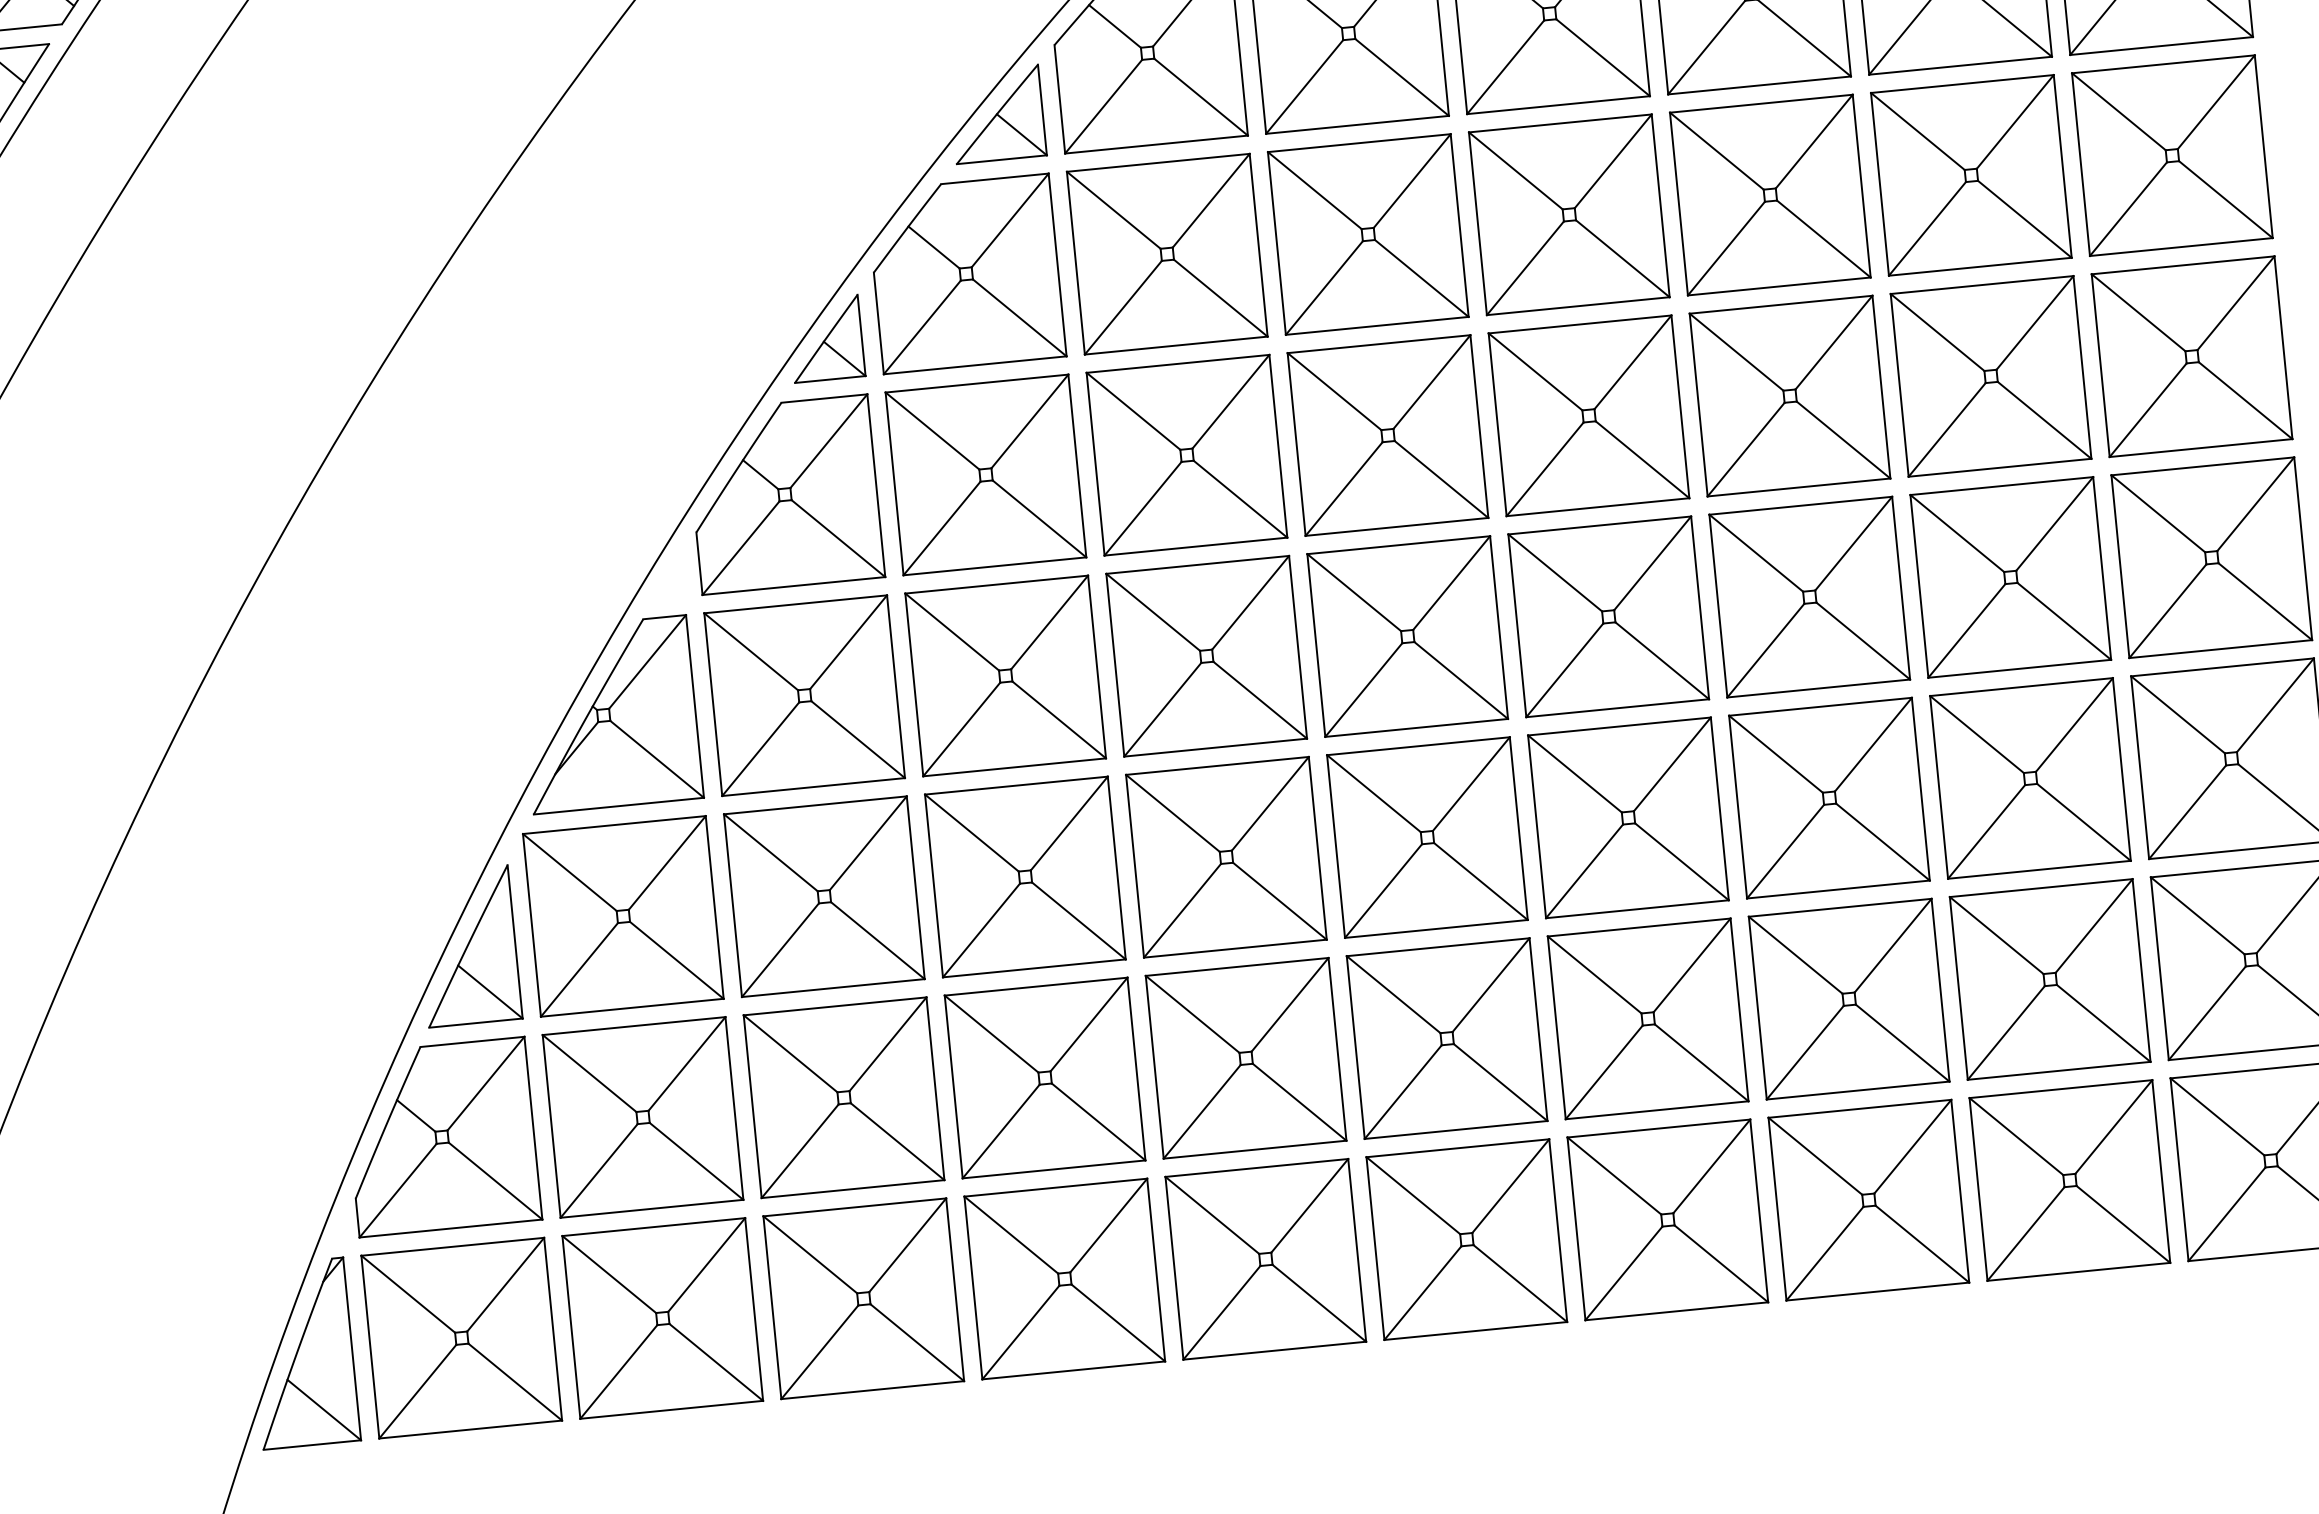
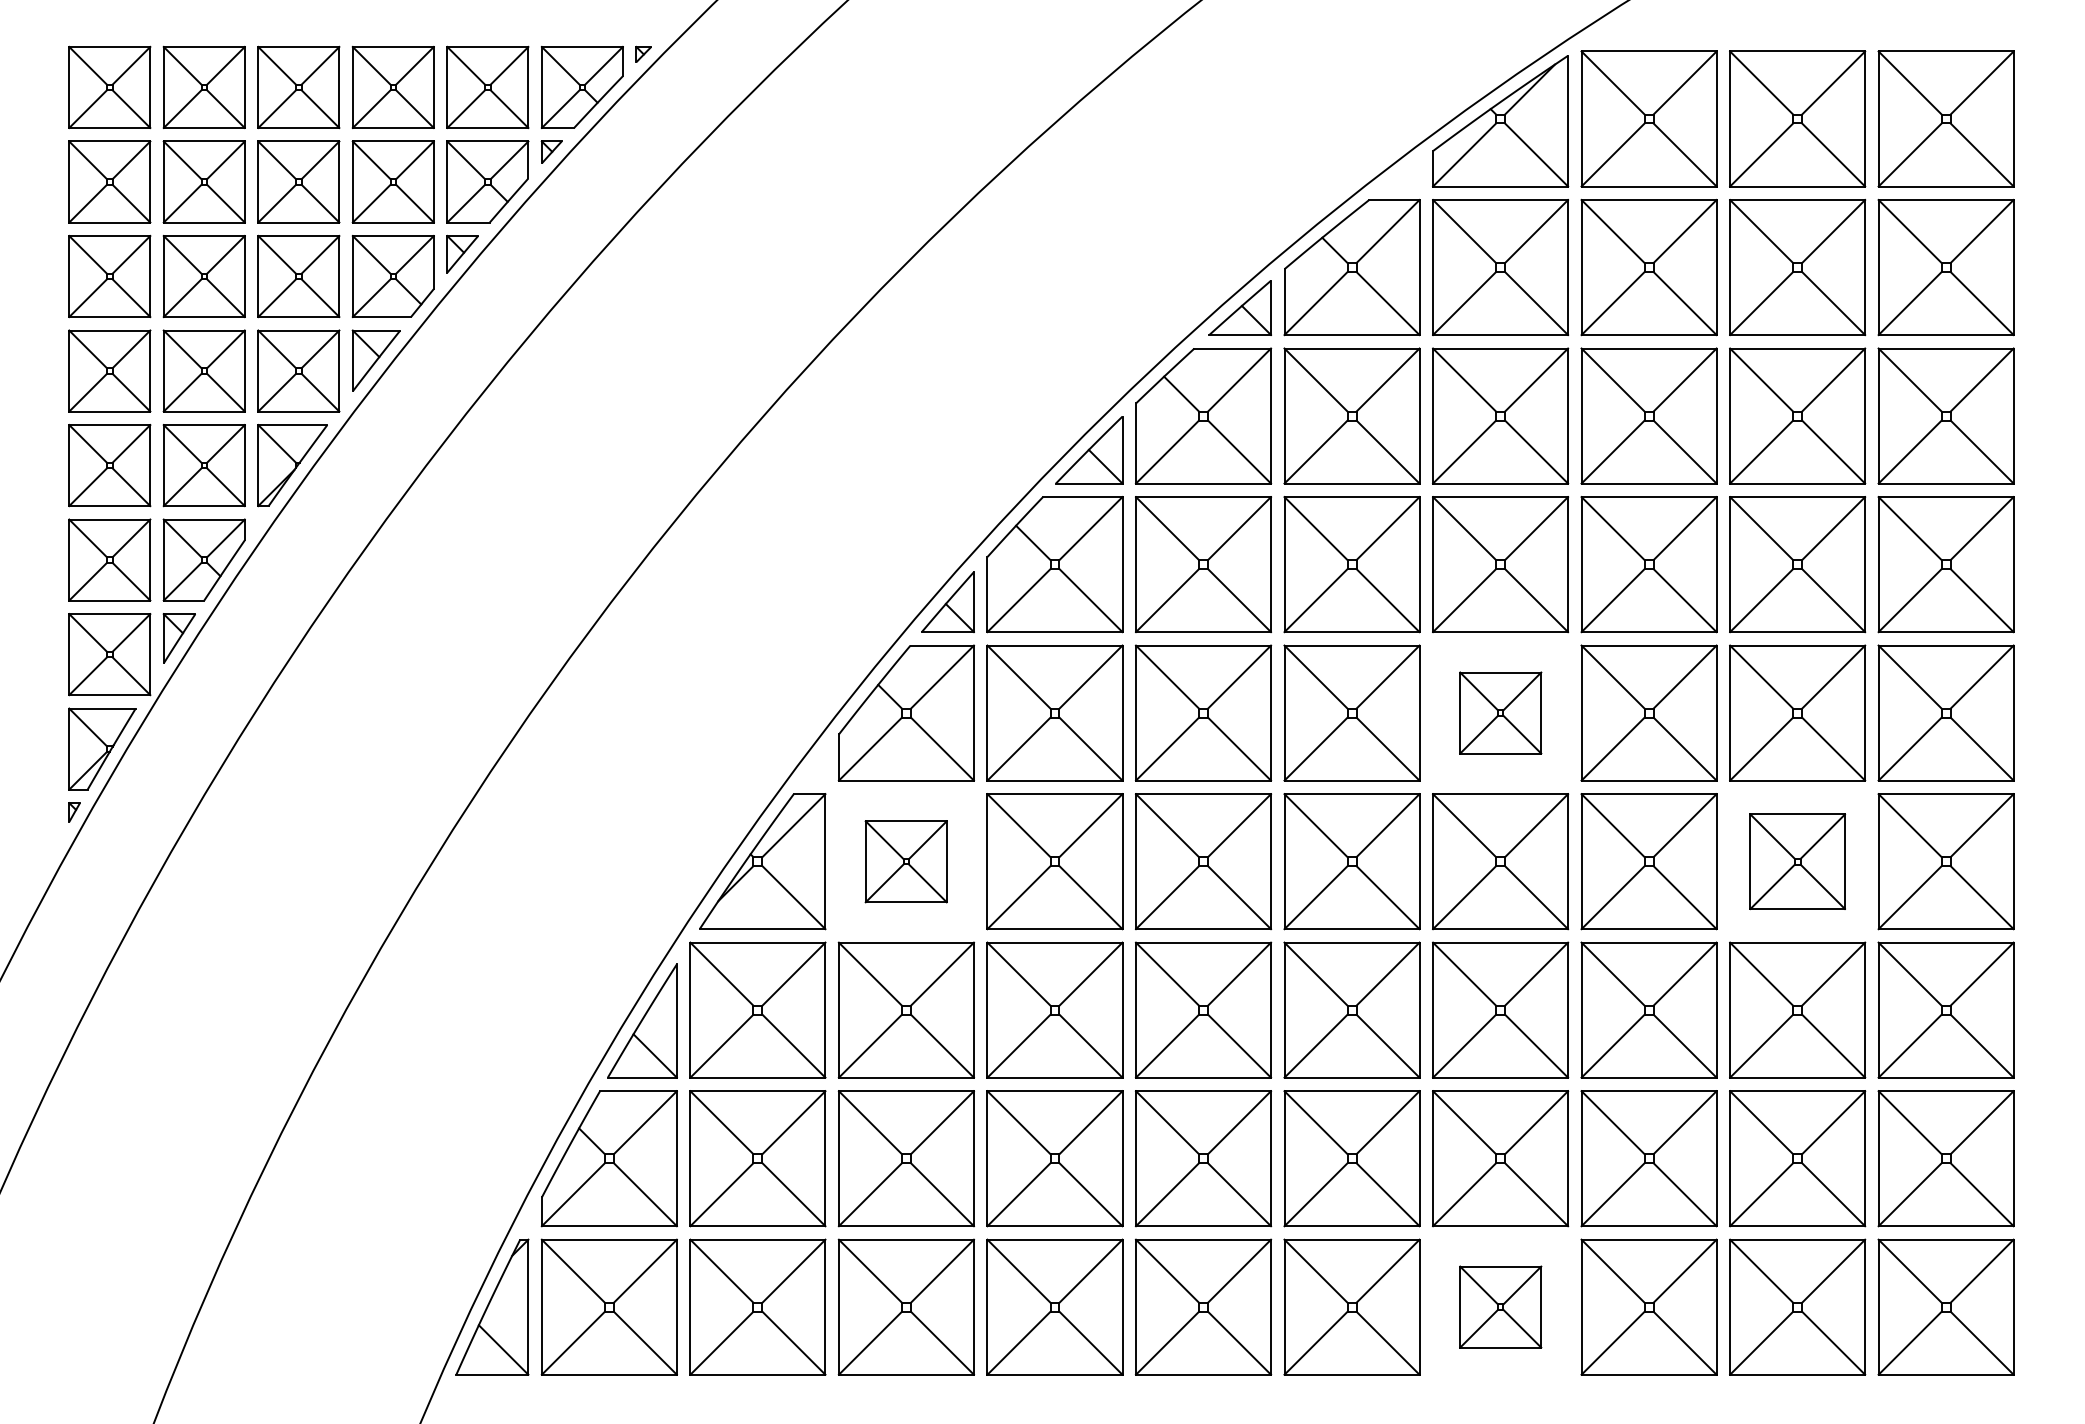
part: (1588, 415) -> (1500, 712), size x0.6
part: (2010, 577) -> (1797, 861), size x0.7
part: (803, 695) -> (905, 861), size x0.6
part: (1667, 1218) -> (1500, 1306), size x0.6

